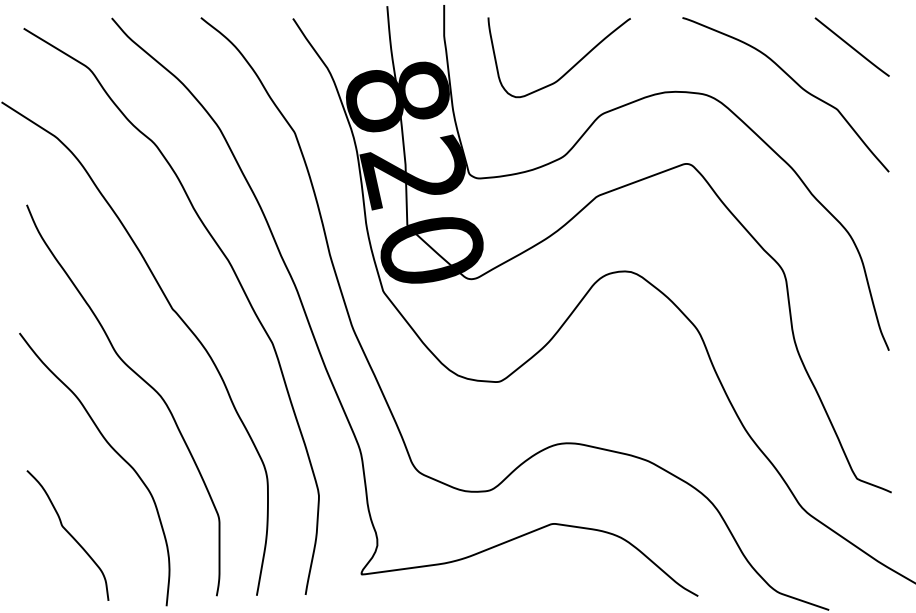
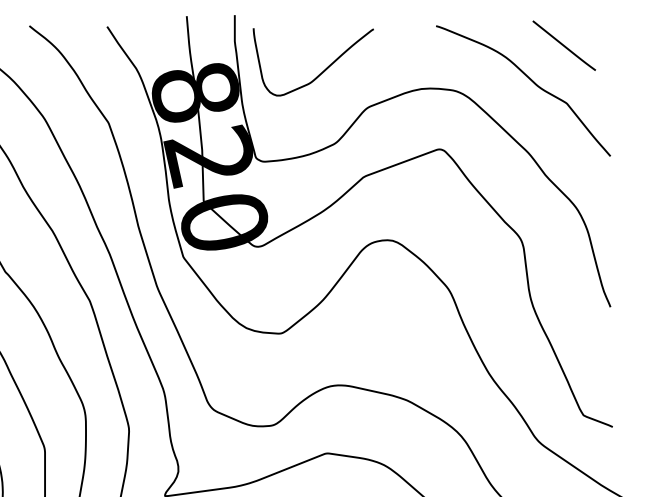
line: (851, 46) -> (563, 45), moved
curve: (567, 70) -> (320, 73), moved

